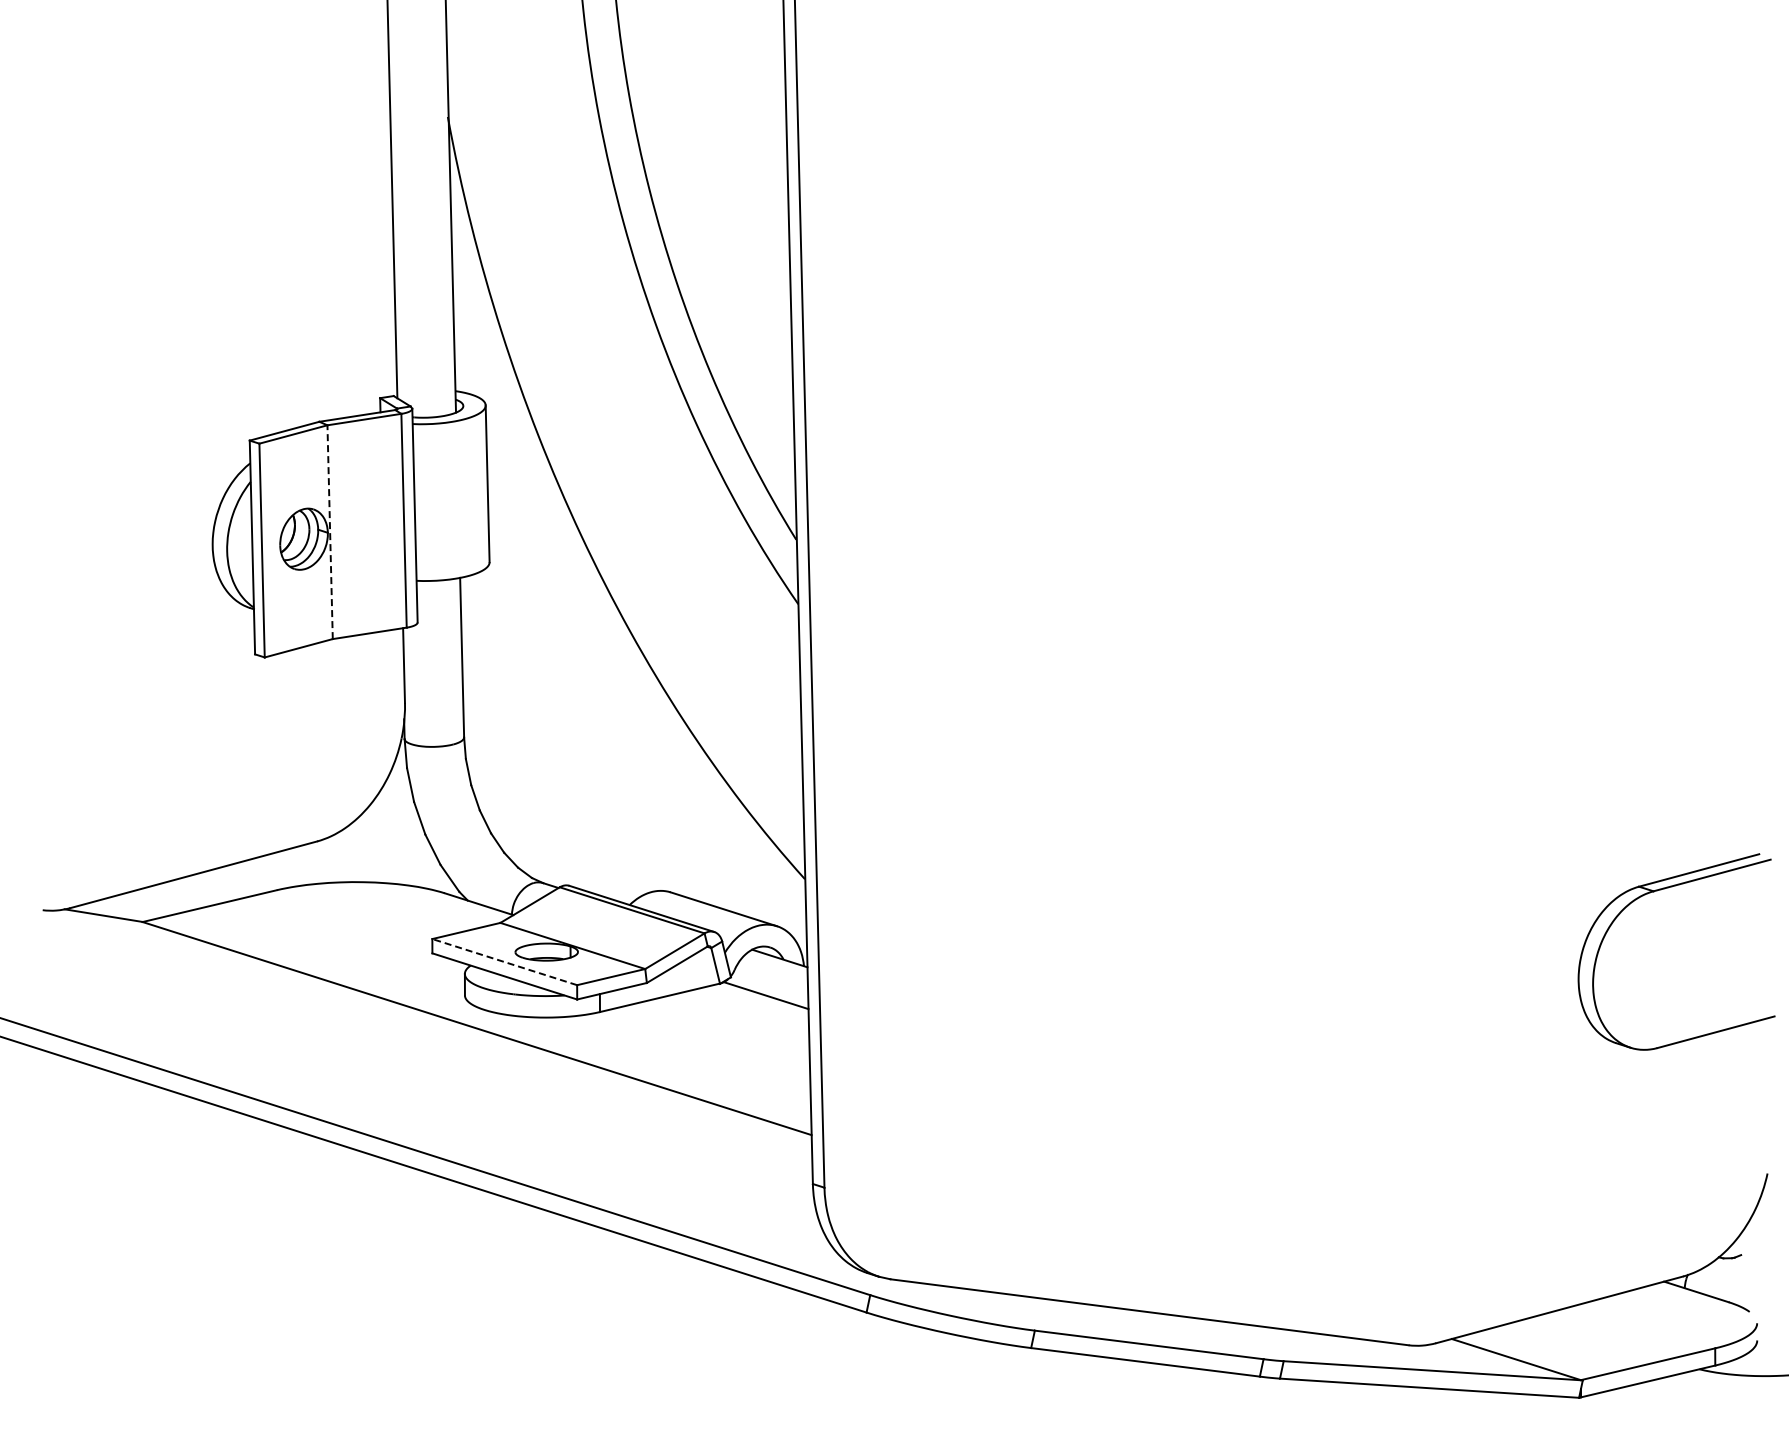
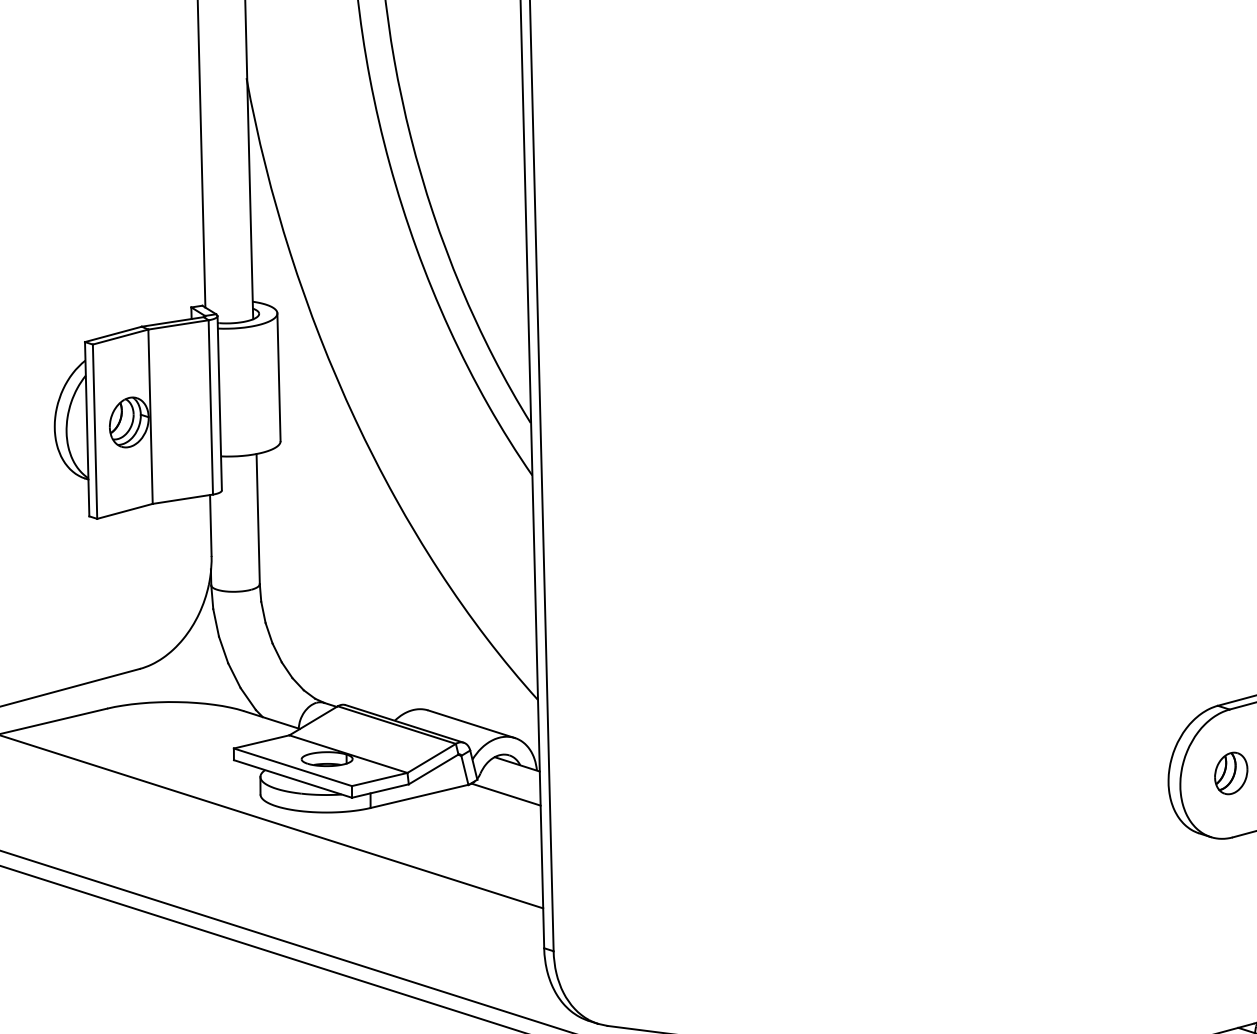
line: (330, 532) -> (150, 416), dashed -> solid
line: (504, 962) -> (292, 767), dashed -> solid
part: (1655, 969) -> (1231, 773), added

